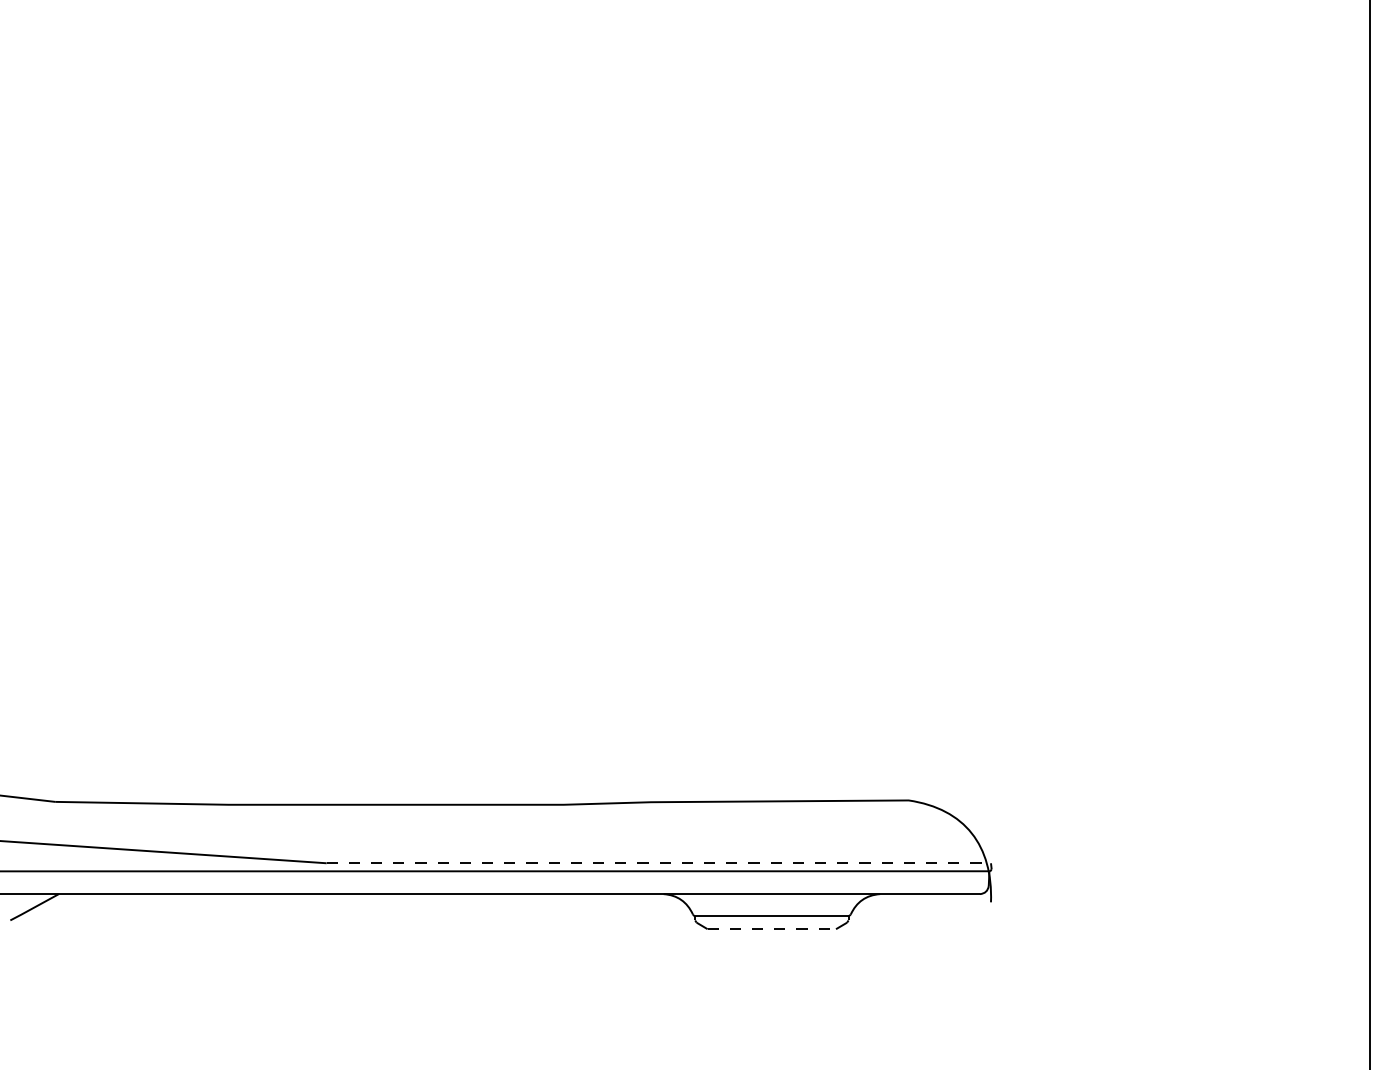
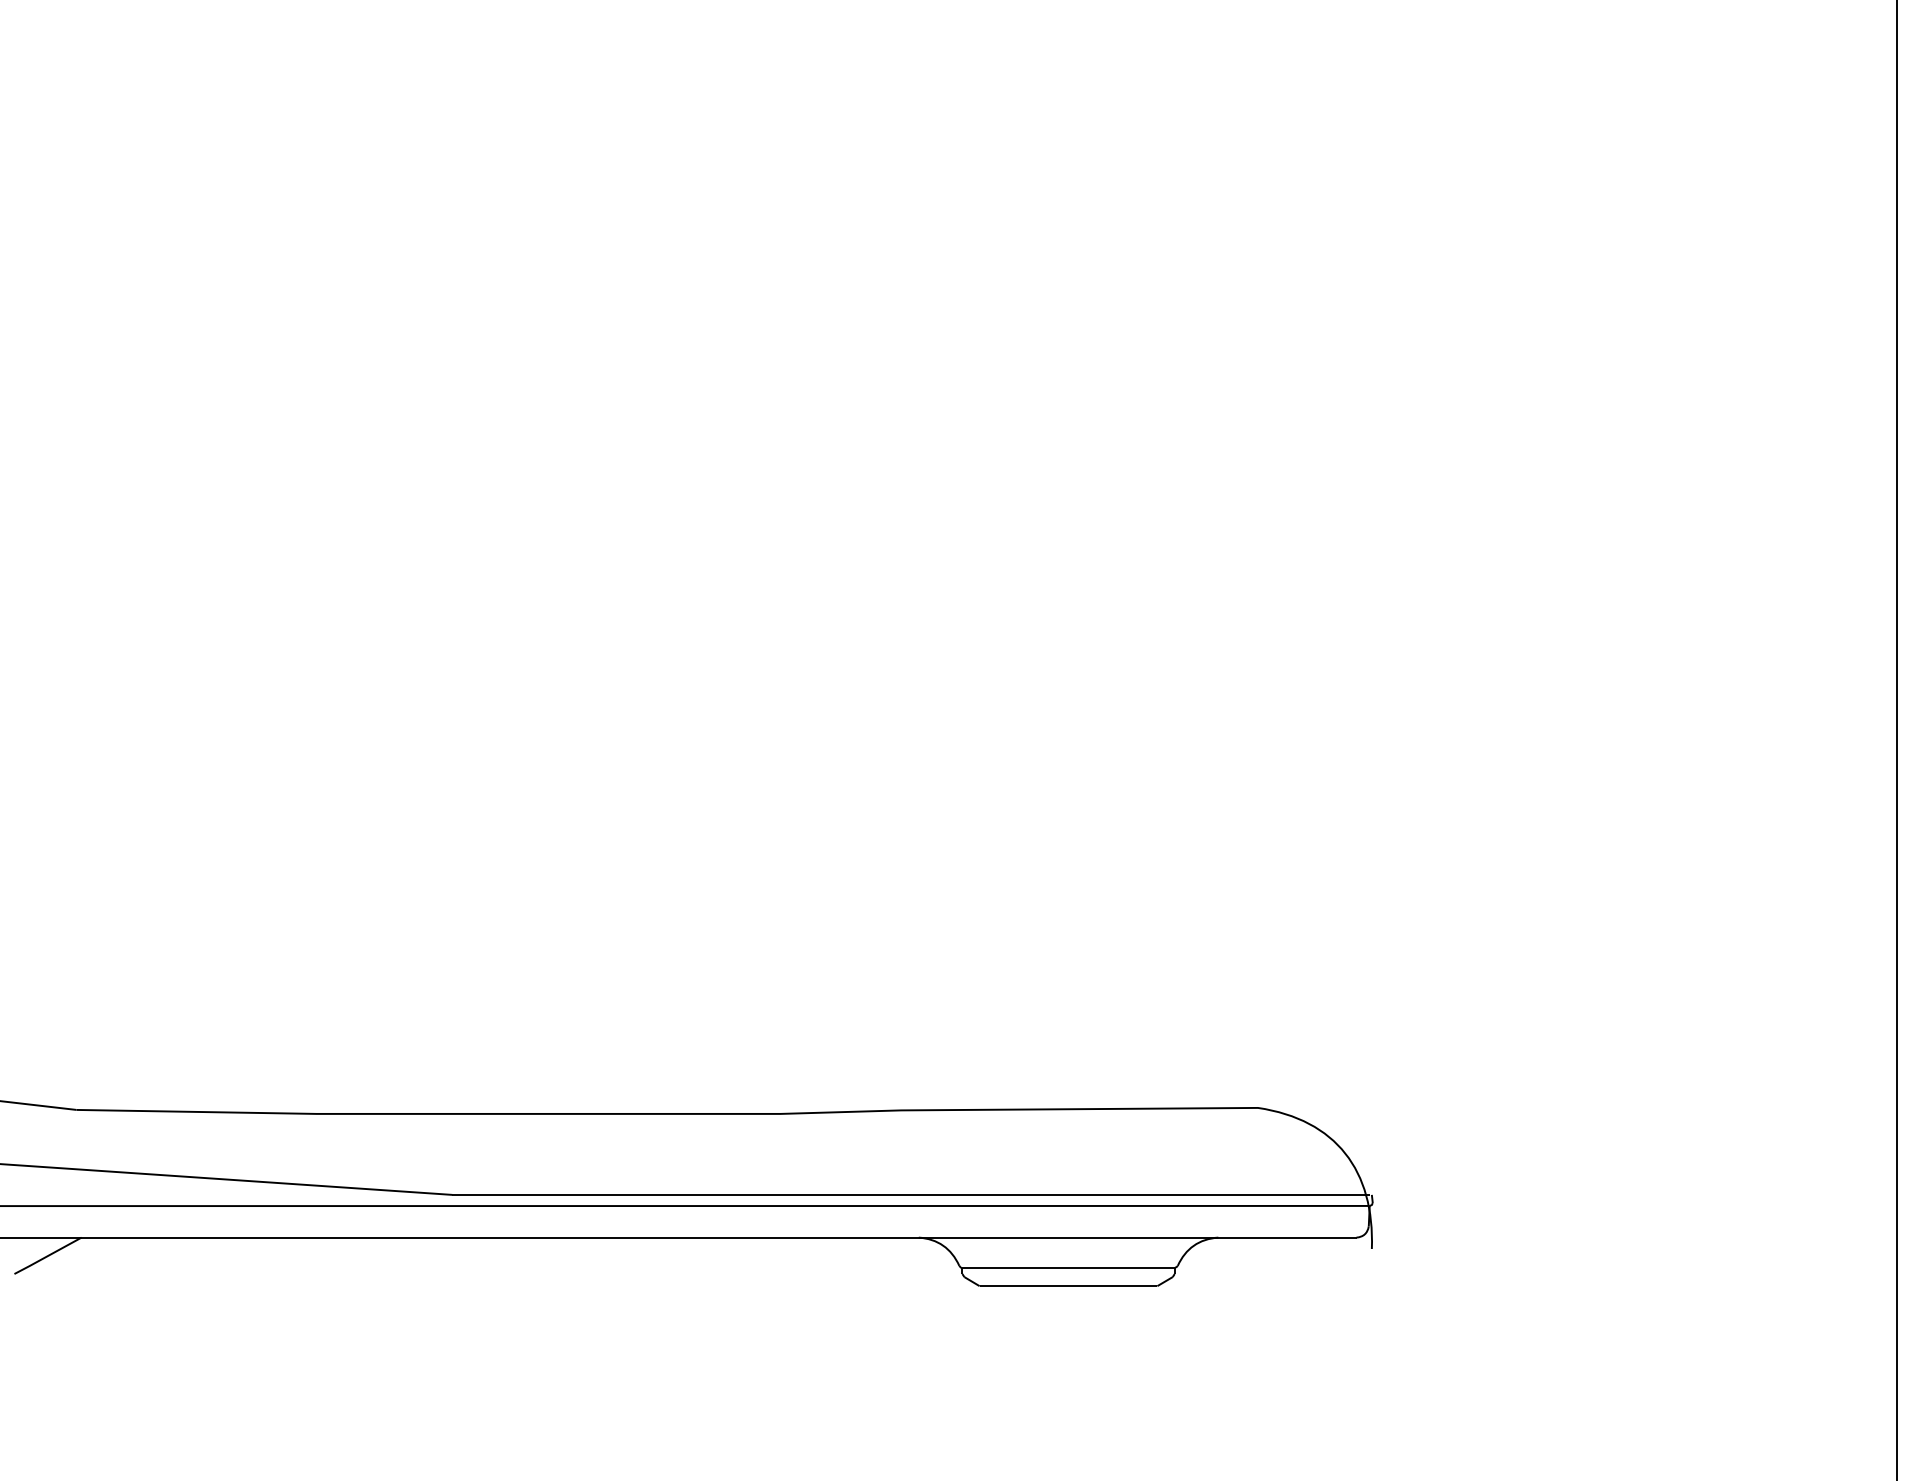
line: (658, 863) -> (911, 1195), dashed -> solid
line: (772, 929) -> (1069, 1286), dashed -> solid

